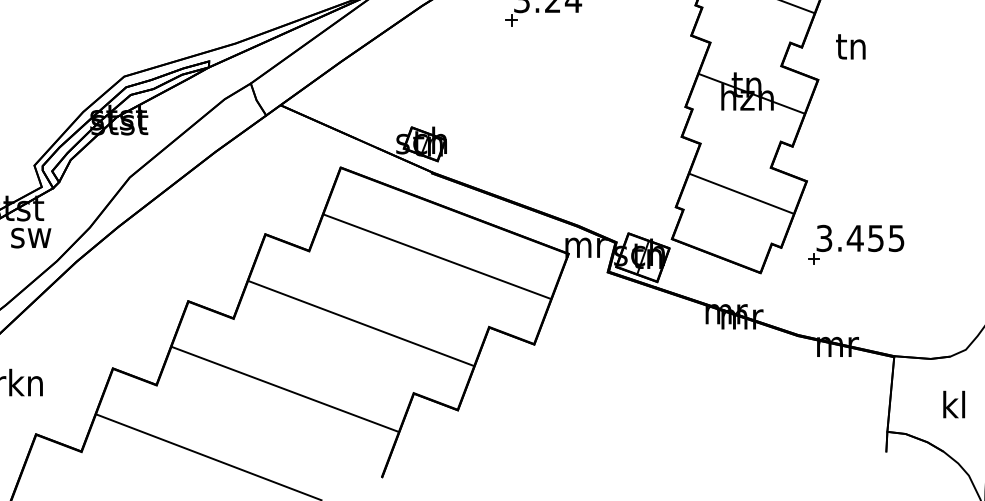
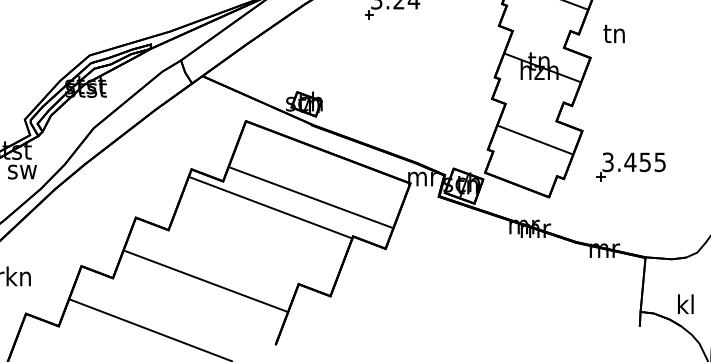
part: (855, 244) -> (630, 166), moved
line: (437, 256) -> (310, 197), moved
line: (360, 323) -> (270, 207), moved
text: (953, 403) -> (685, 303), moved

